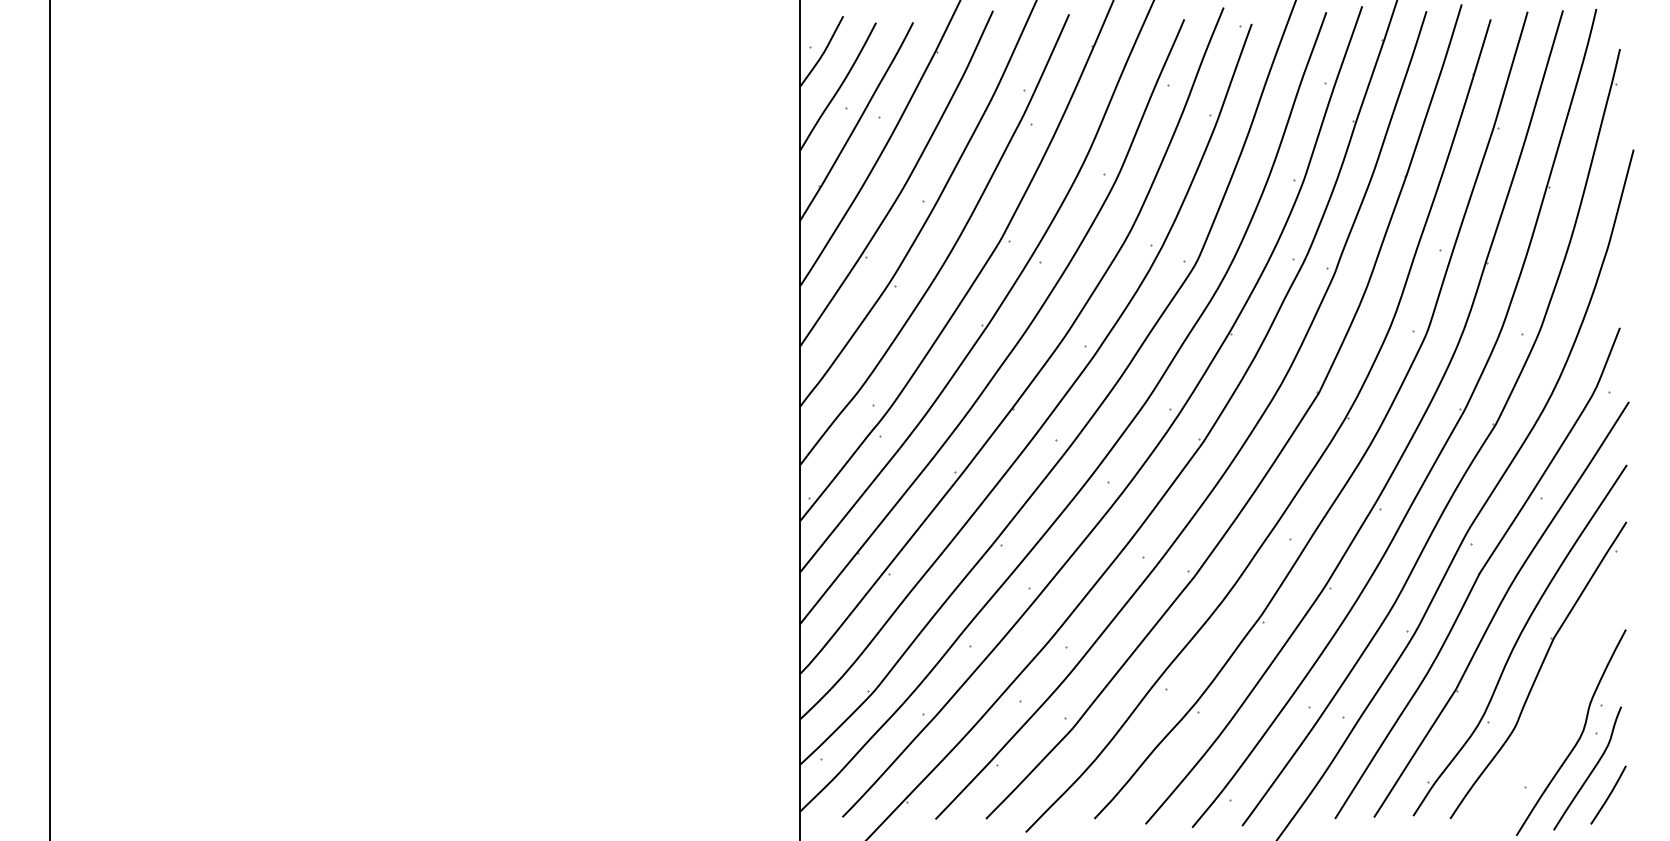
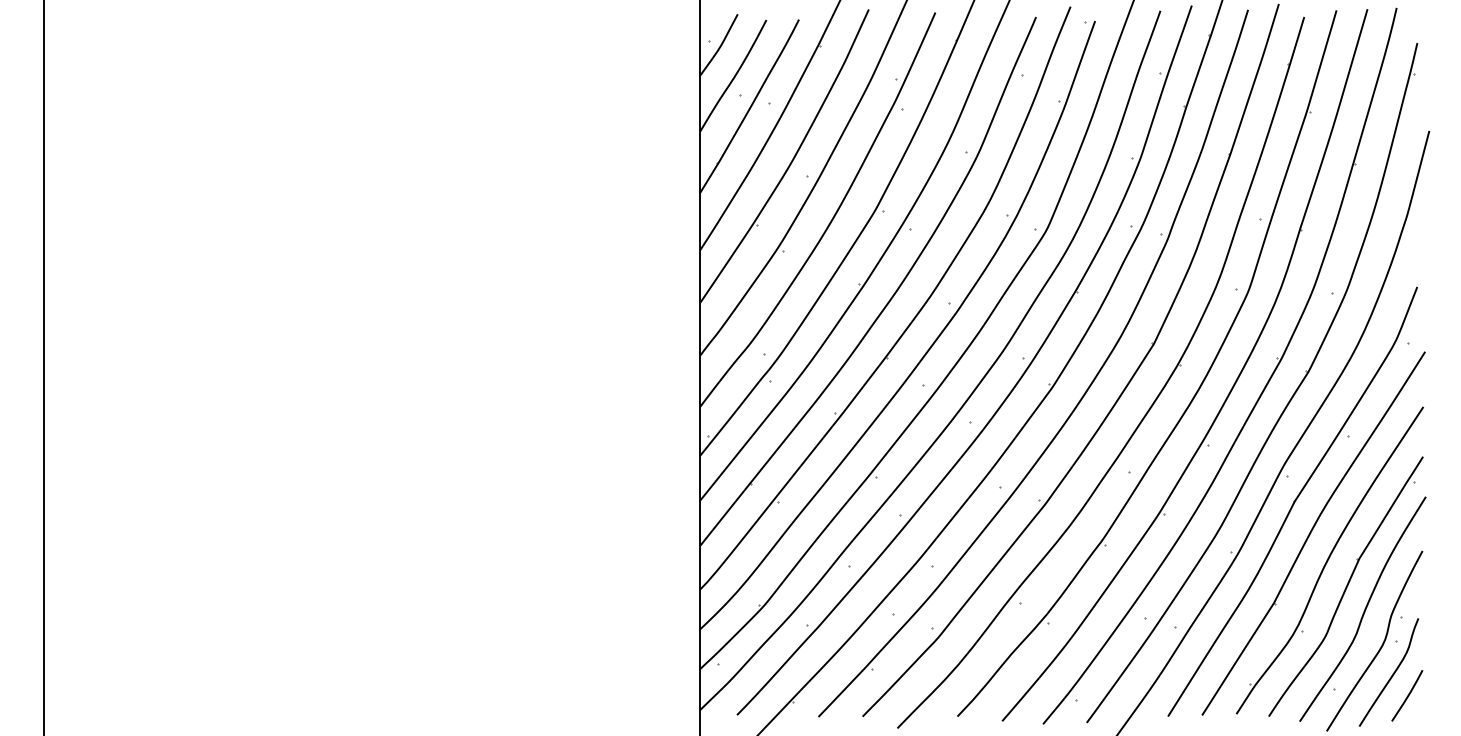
curve: (1559, 695) -> (1364, 608), added

